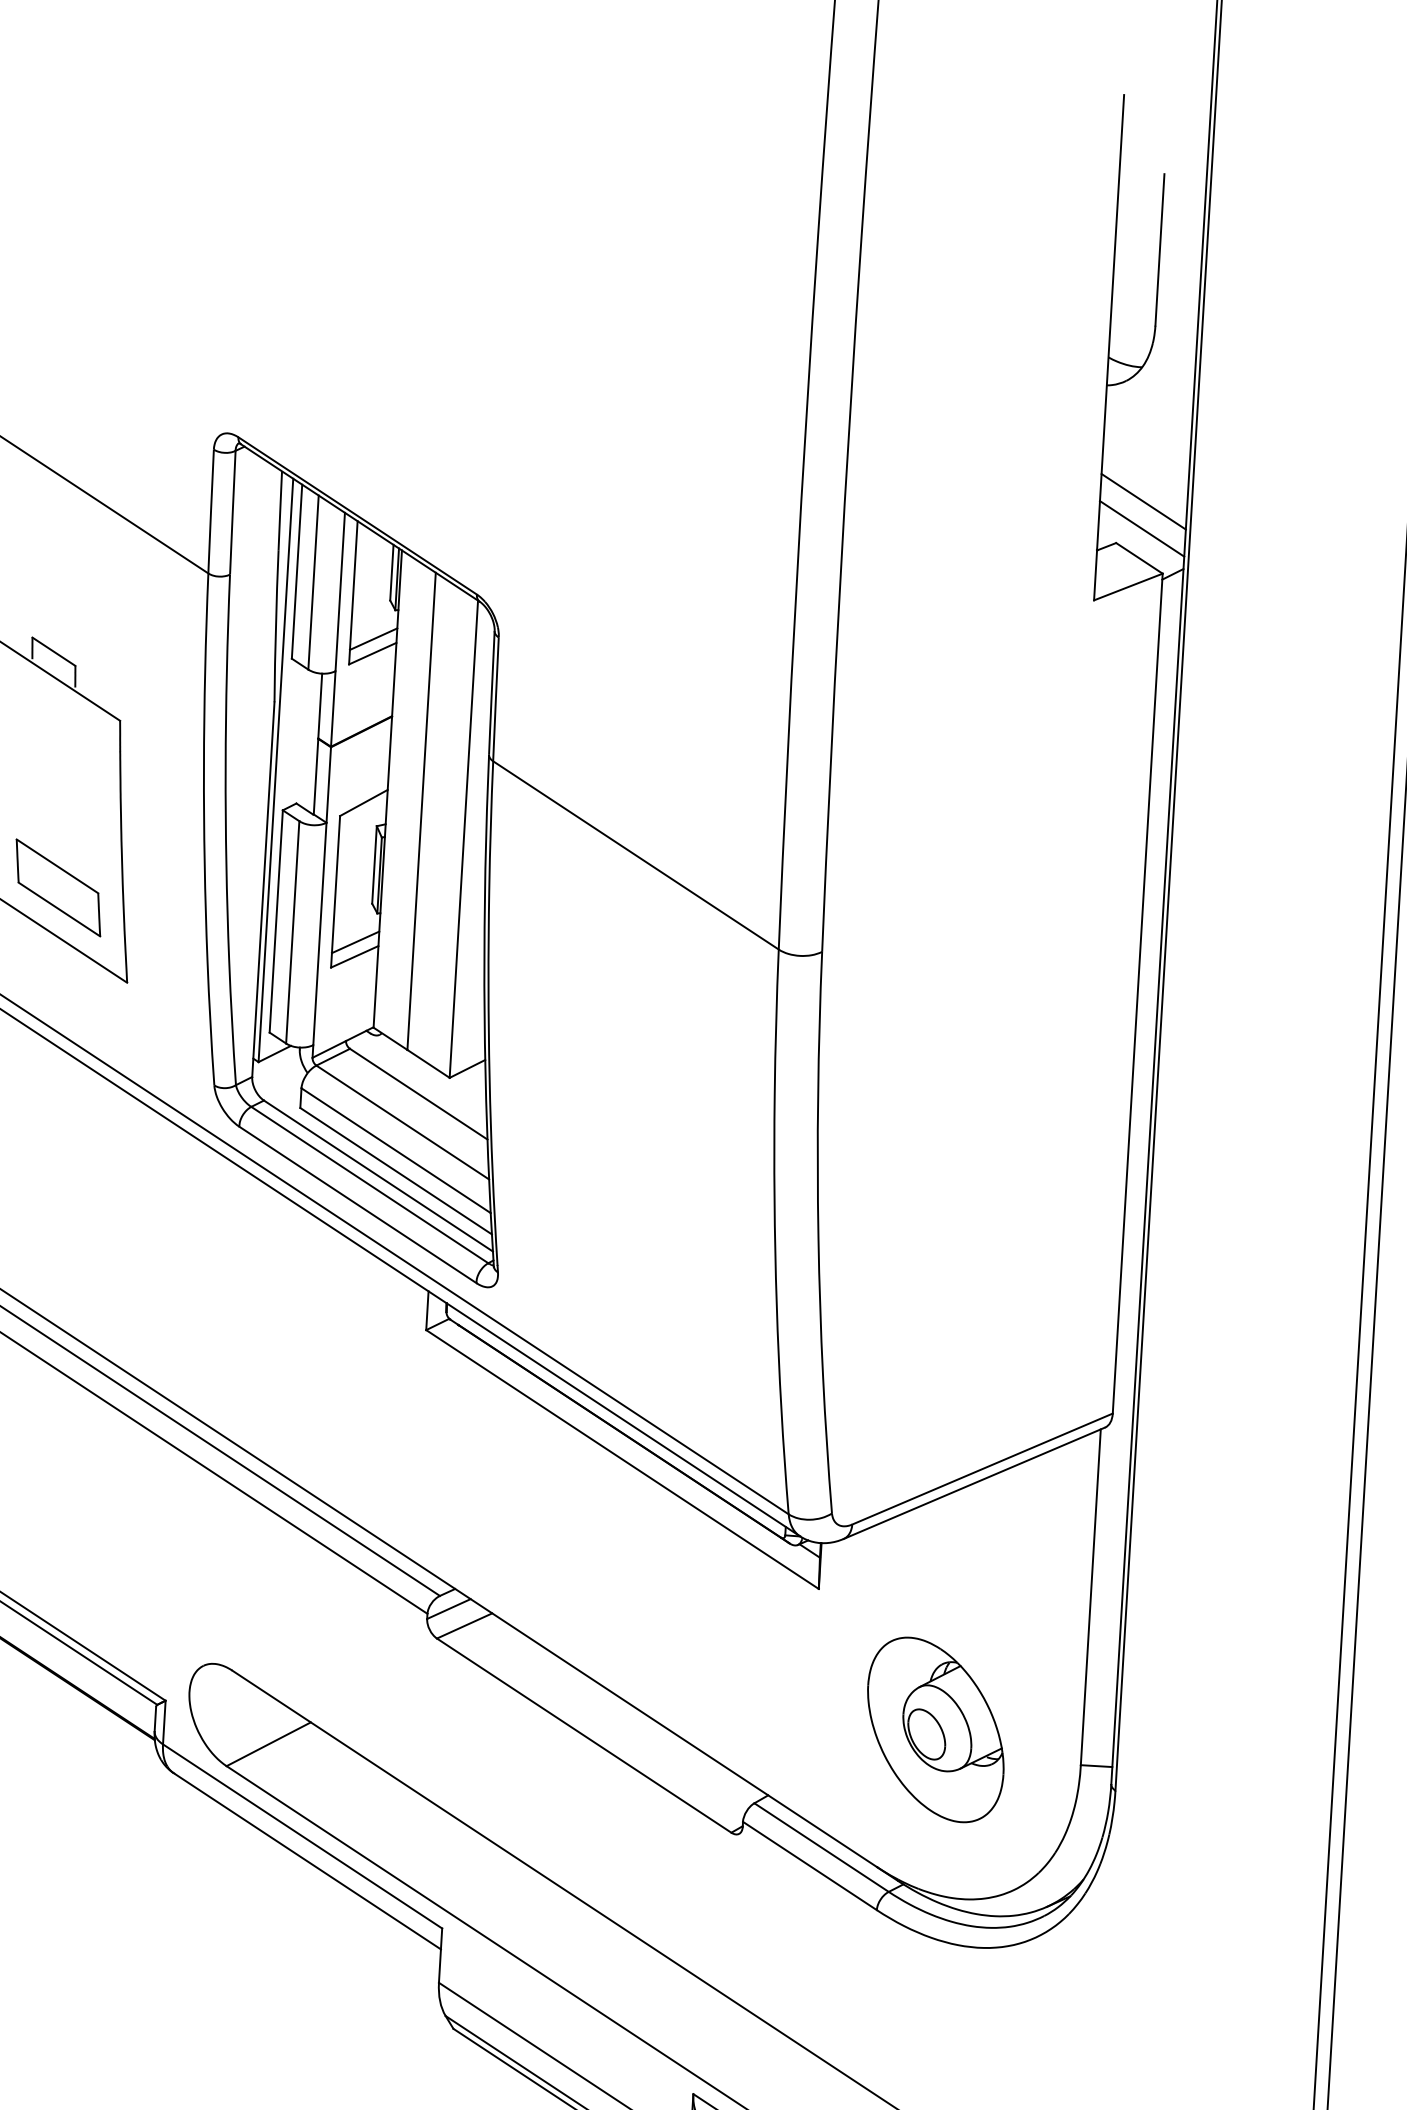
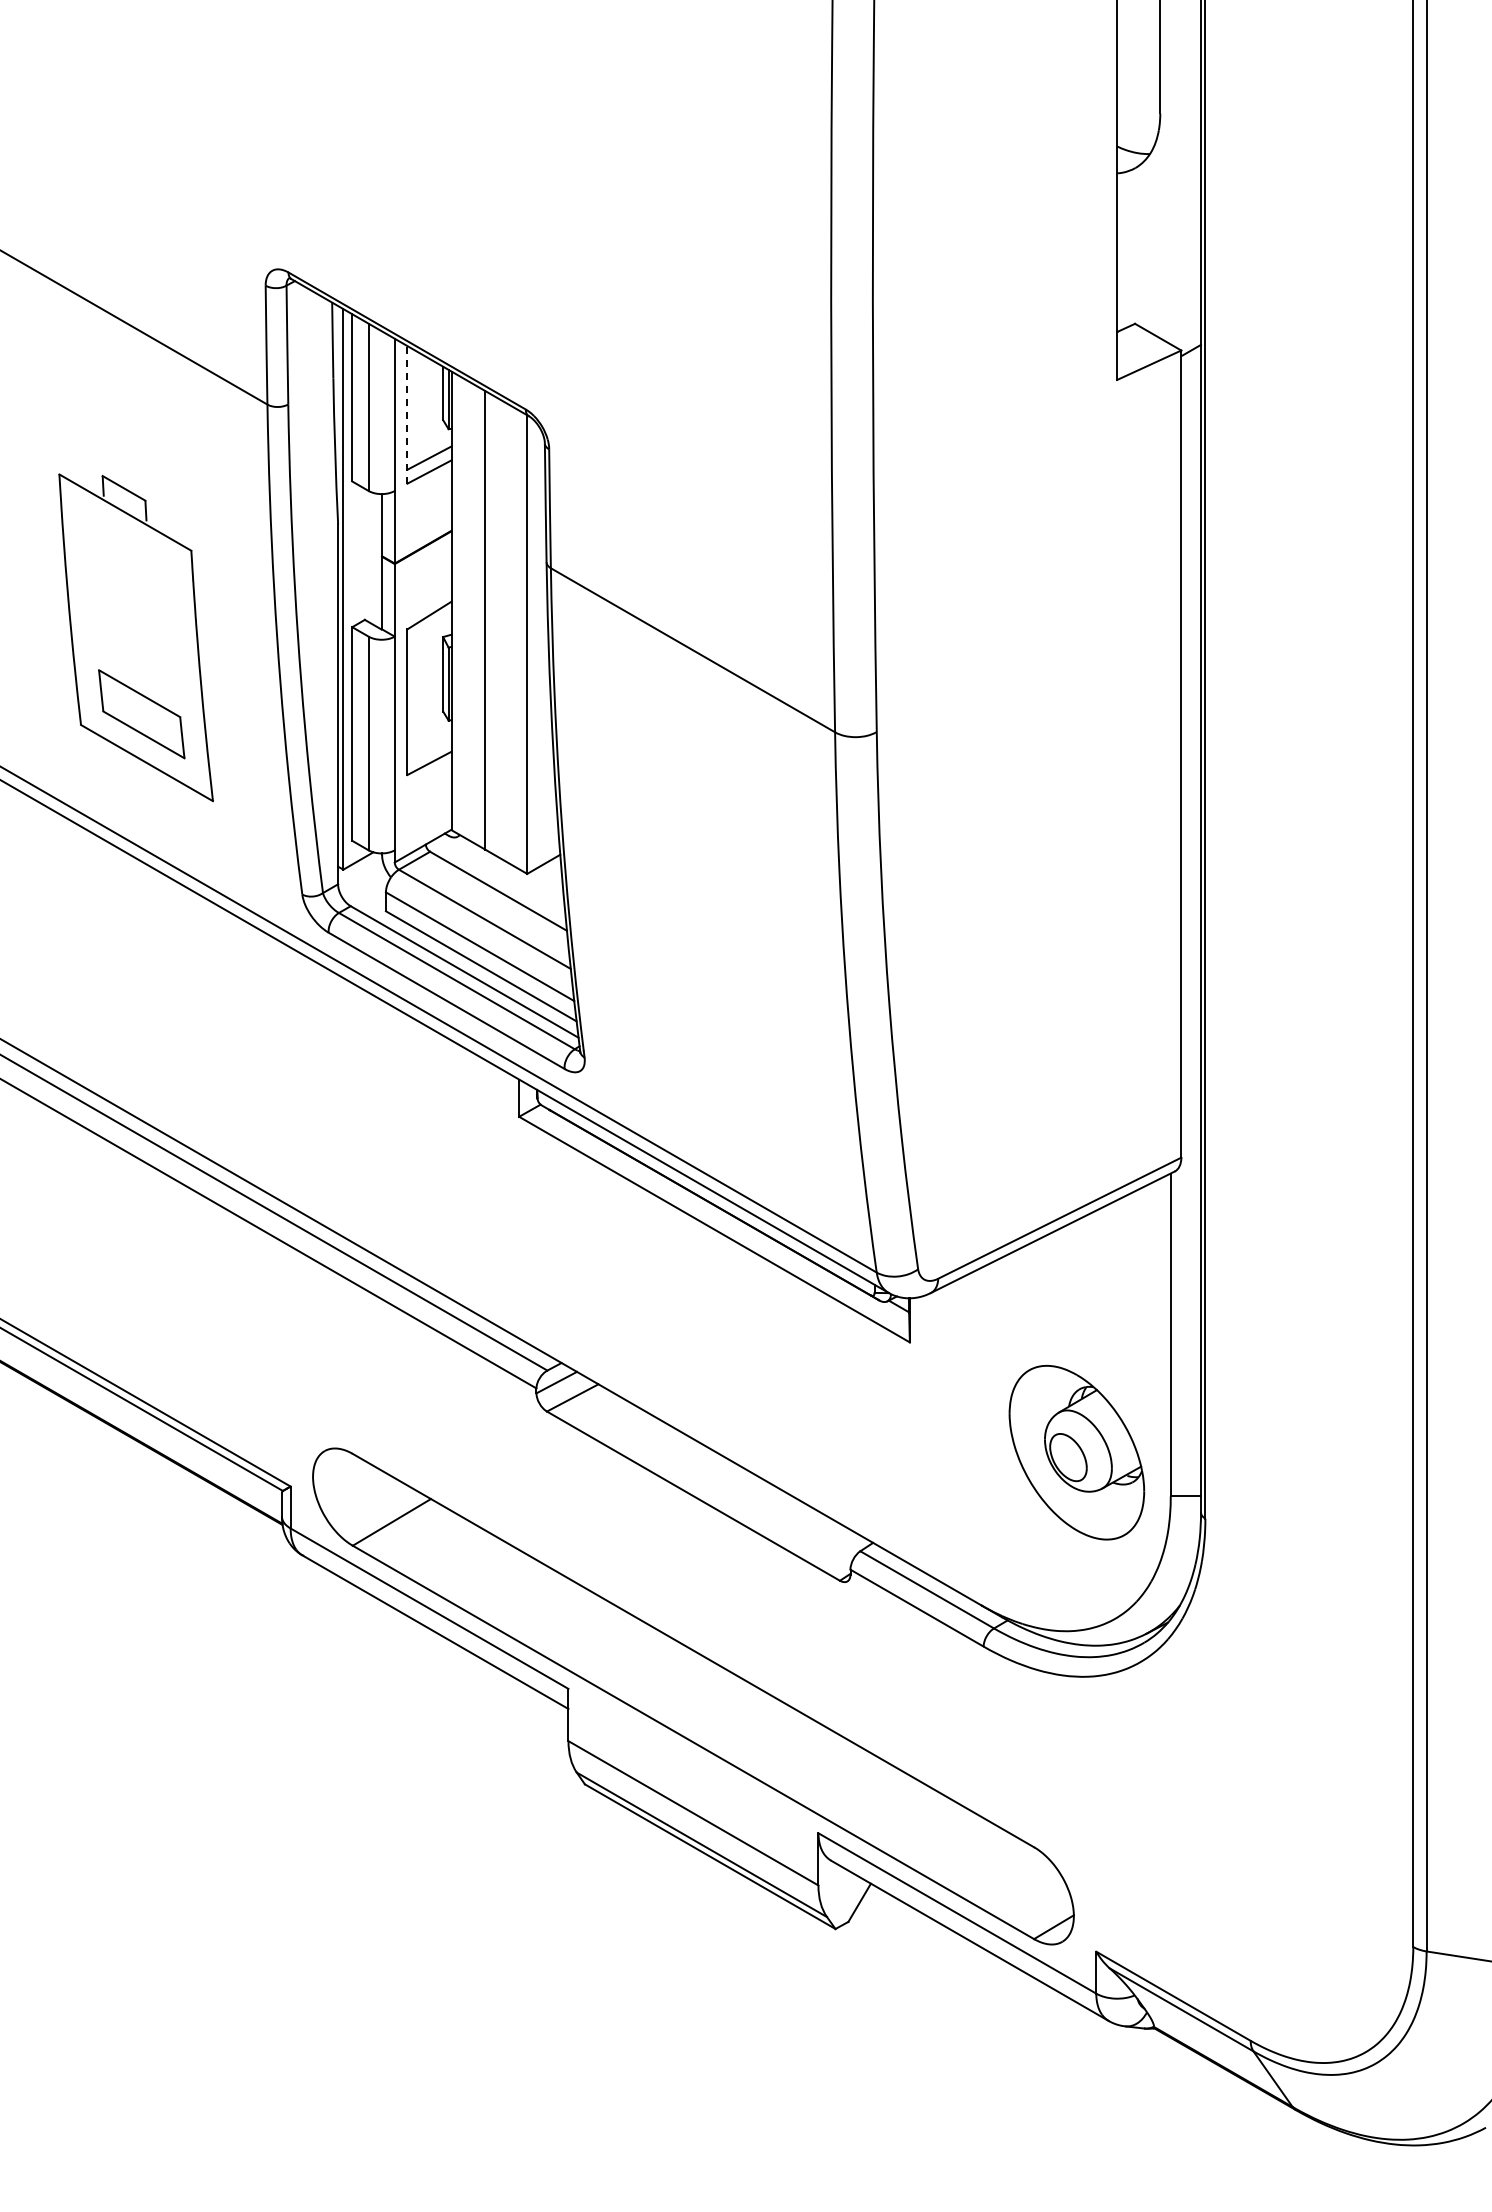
line: (1144, 501) -> (1159, 282), removed
line: (1142, 528) -> (1159, 308), removed
line: (353, 592) -> (407, 414), solid -> dashed
line: (355, 942) -> (429, 749), removed
part: (935, 1729) -> (1076, 1452), moved

